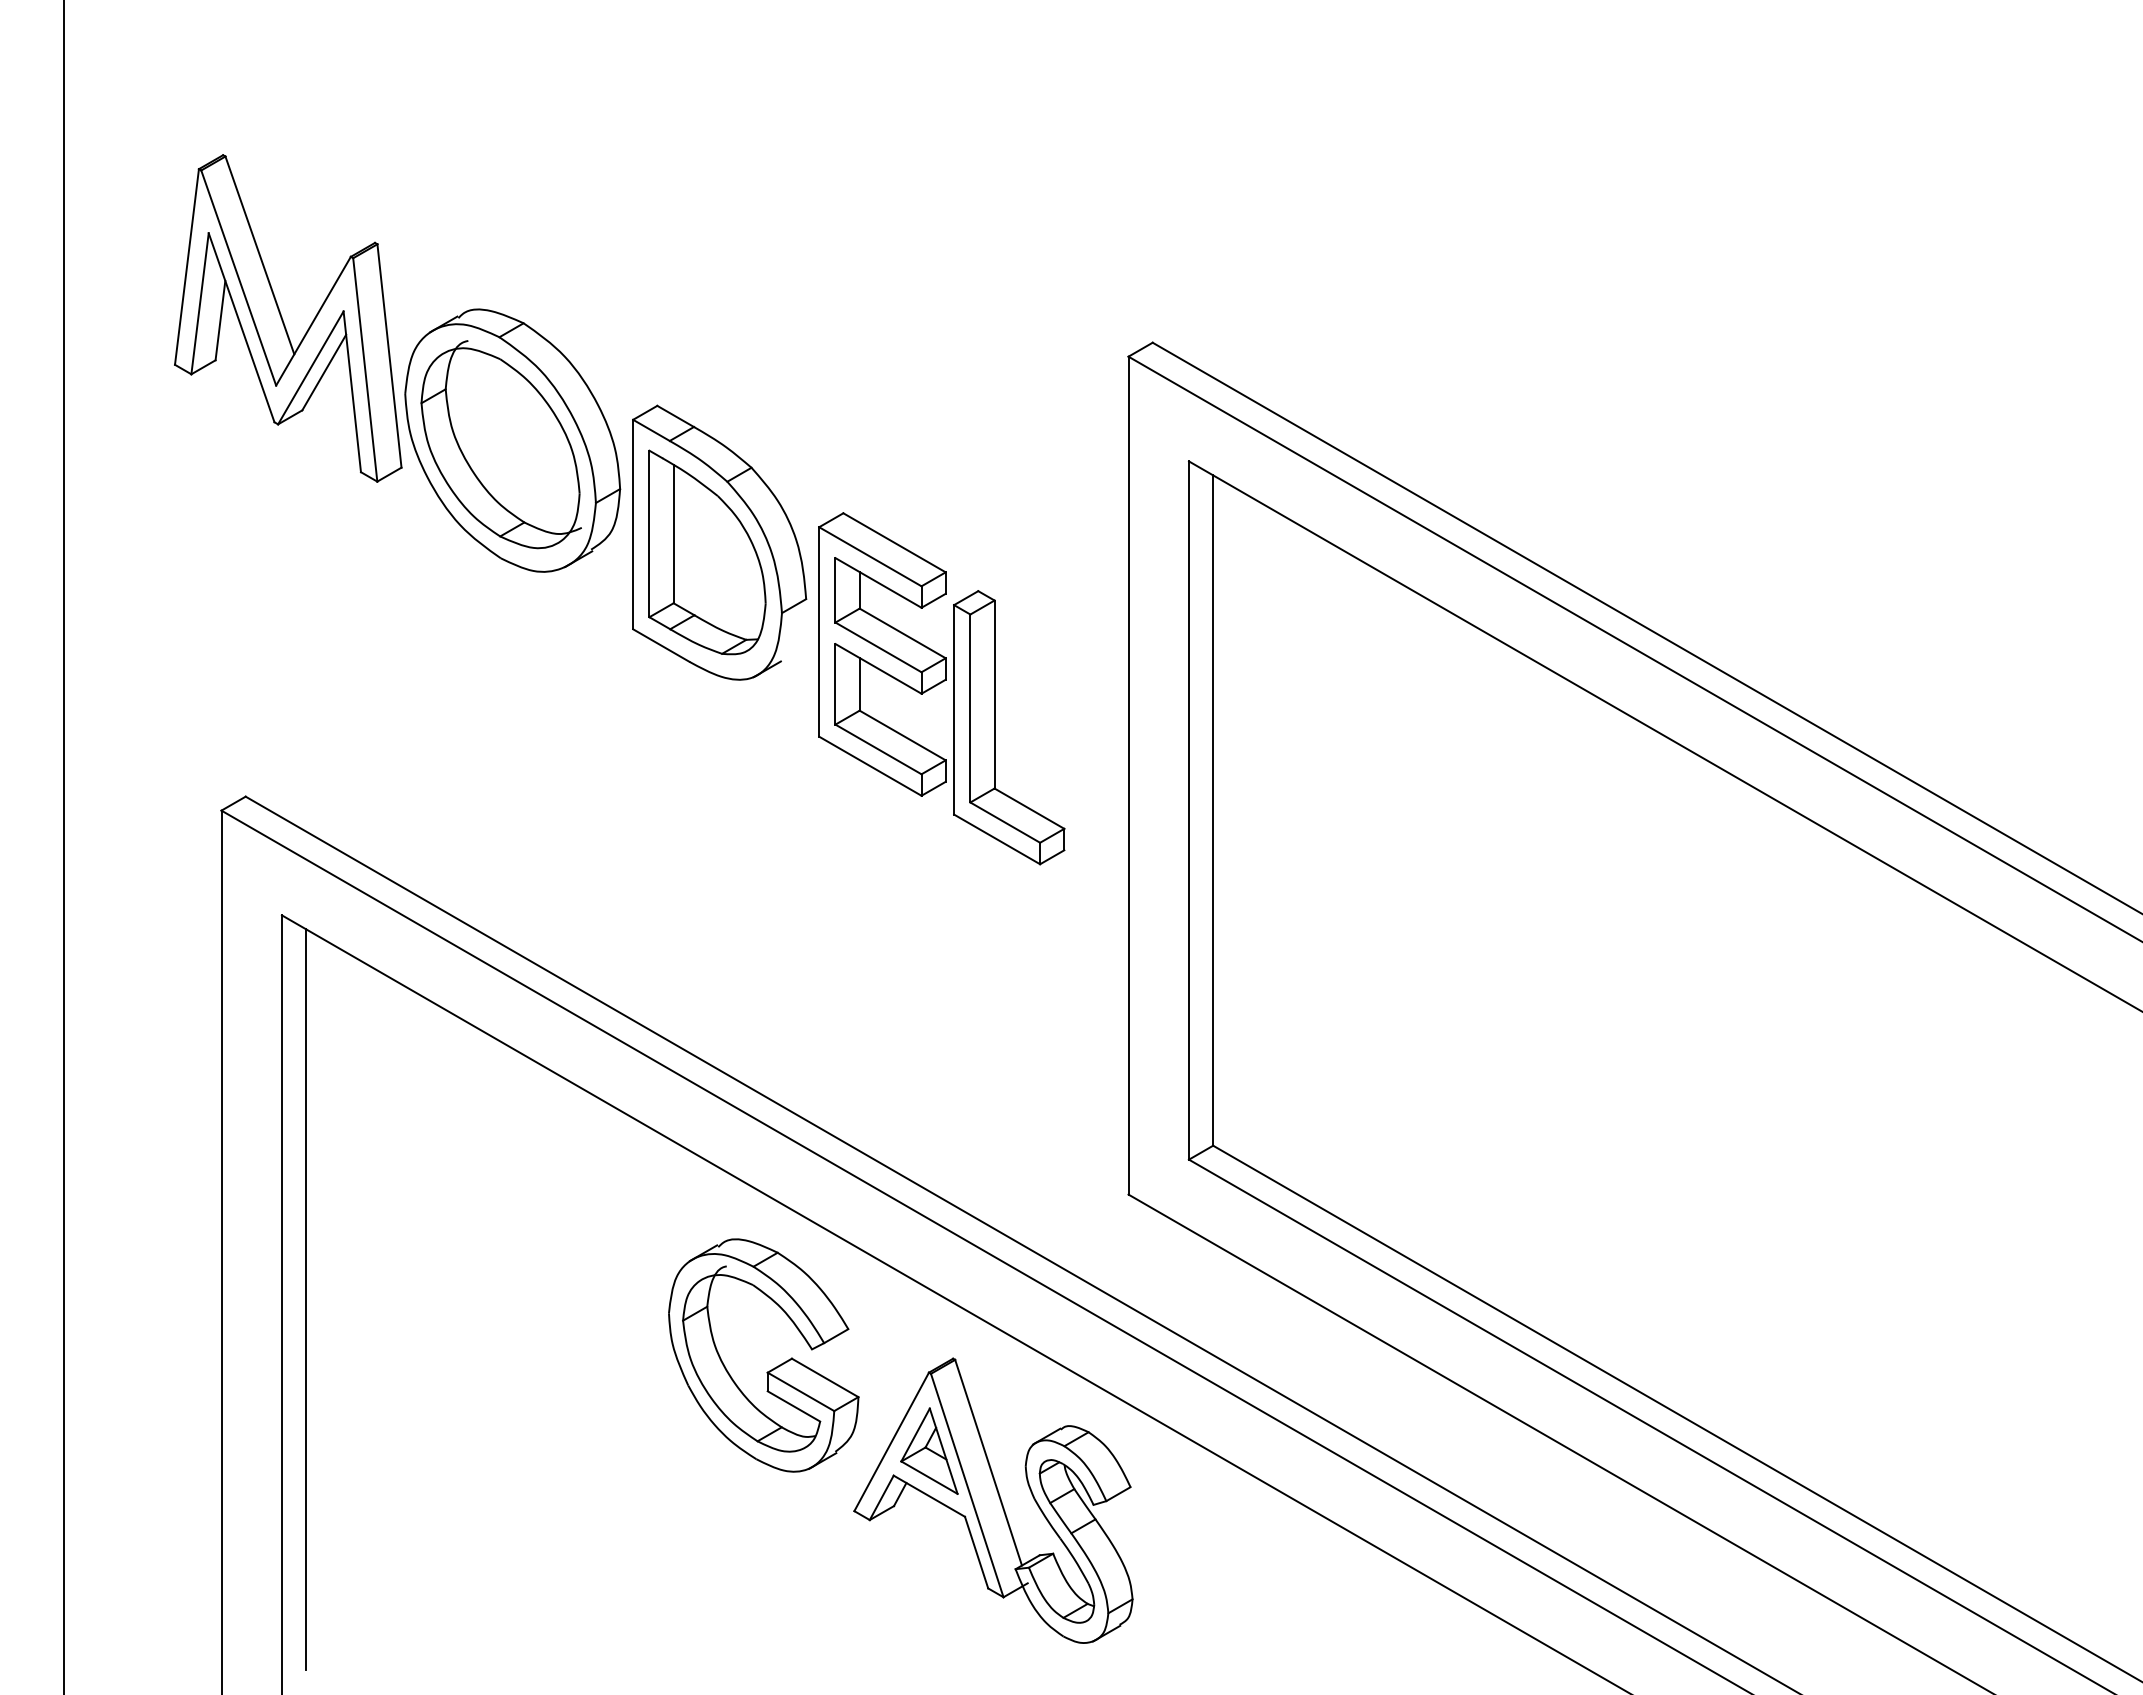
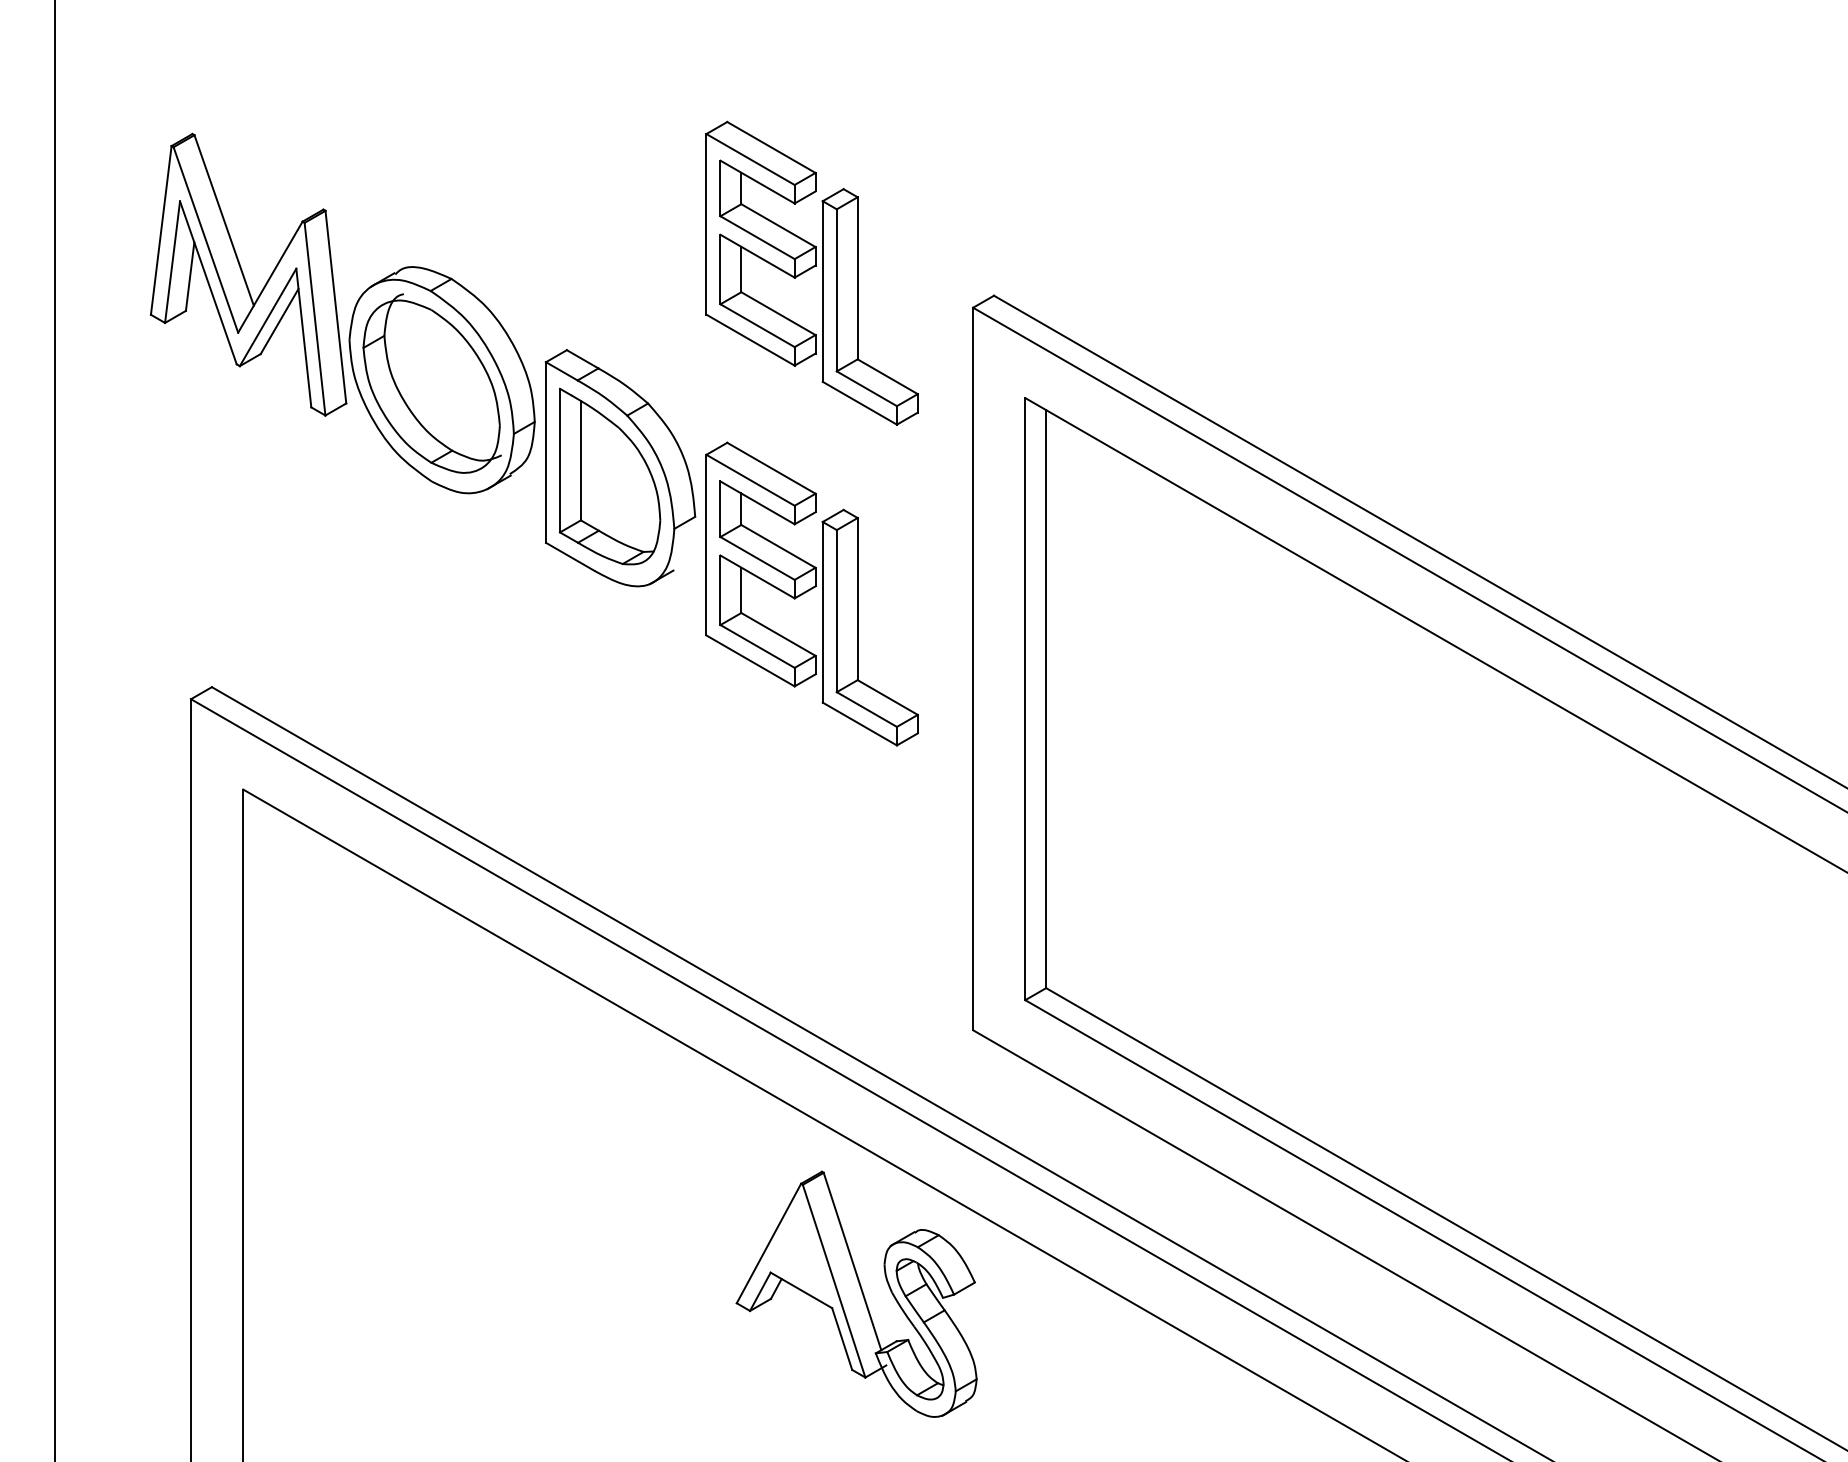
part: (941, 316) -> (811, 273), added
line: (306, 1299) -> (264, 1120), removed
part: (772, 1368) -> (666, 1180), removed
part: (929, 1450) -> (801, 1250), removed

